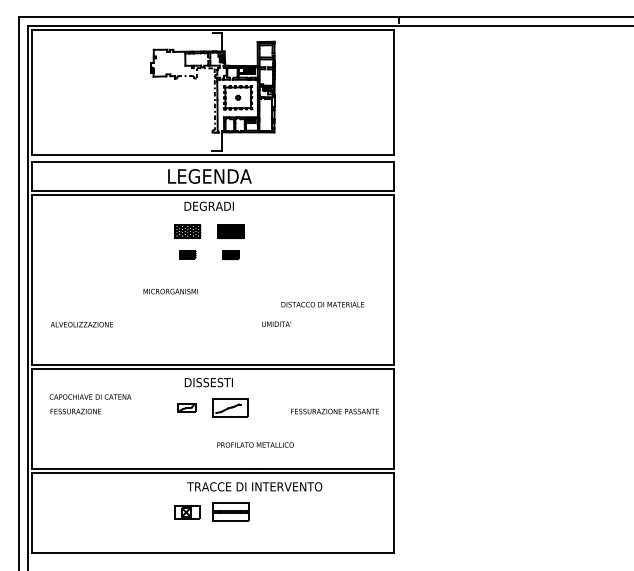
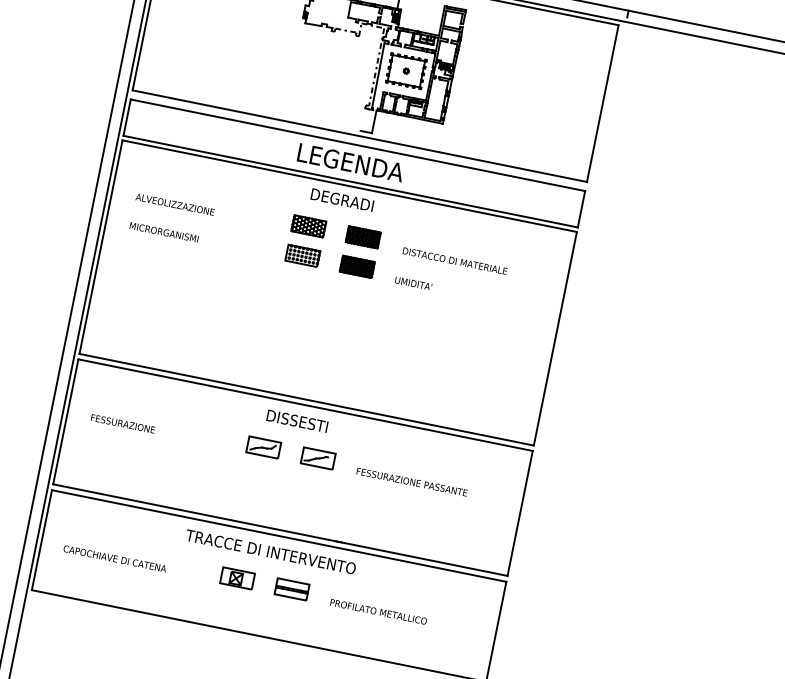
part: (187, 254) -> (302, 255), size x1.67
part: (230, 254) -> (356, 265), size x1.67
text: (170, 291) -> (163, 232), moved
text: (322, 304) -> (454, 260), moved
text: (276, 323) -> (413, 282), moved
text: (81, 324) -> (174, 204), moved
text: (90, 396) -> (115, 558), moved
part: (187, 407) -> (264, 447), size x1.43
part: (230, 407) -> (318, 457), size x0.71
text: (334, 411) -> (411, 481), moved
text: (255, 444) -> (378, 611), moved
text: (254, 486) -> (270, 551), moved
part: (230, 512) -> (291, 589), size x0.71

